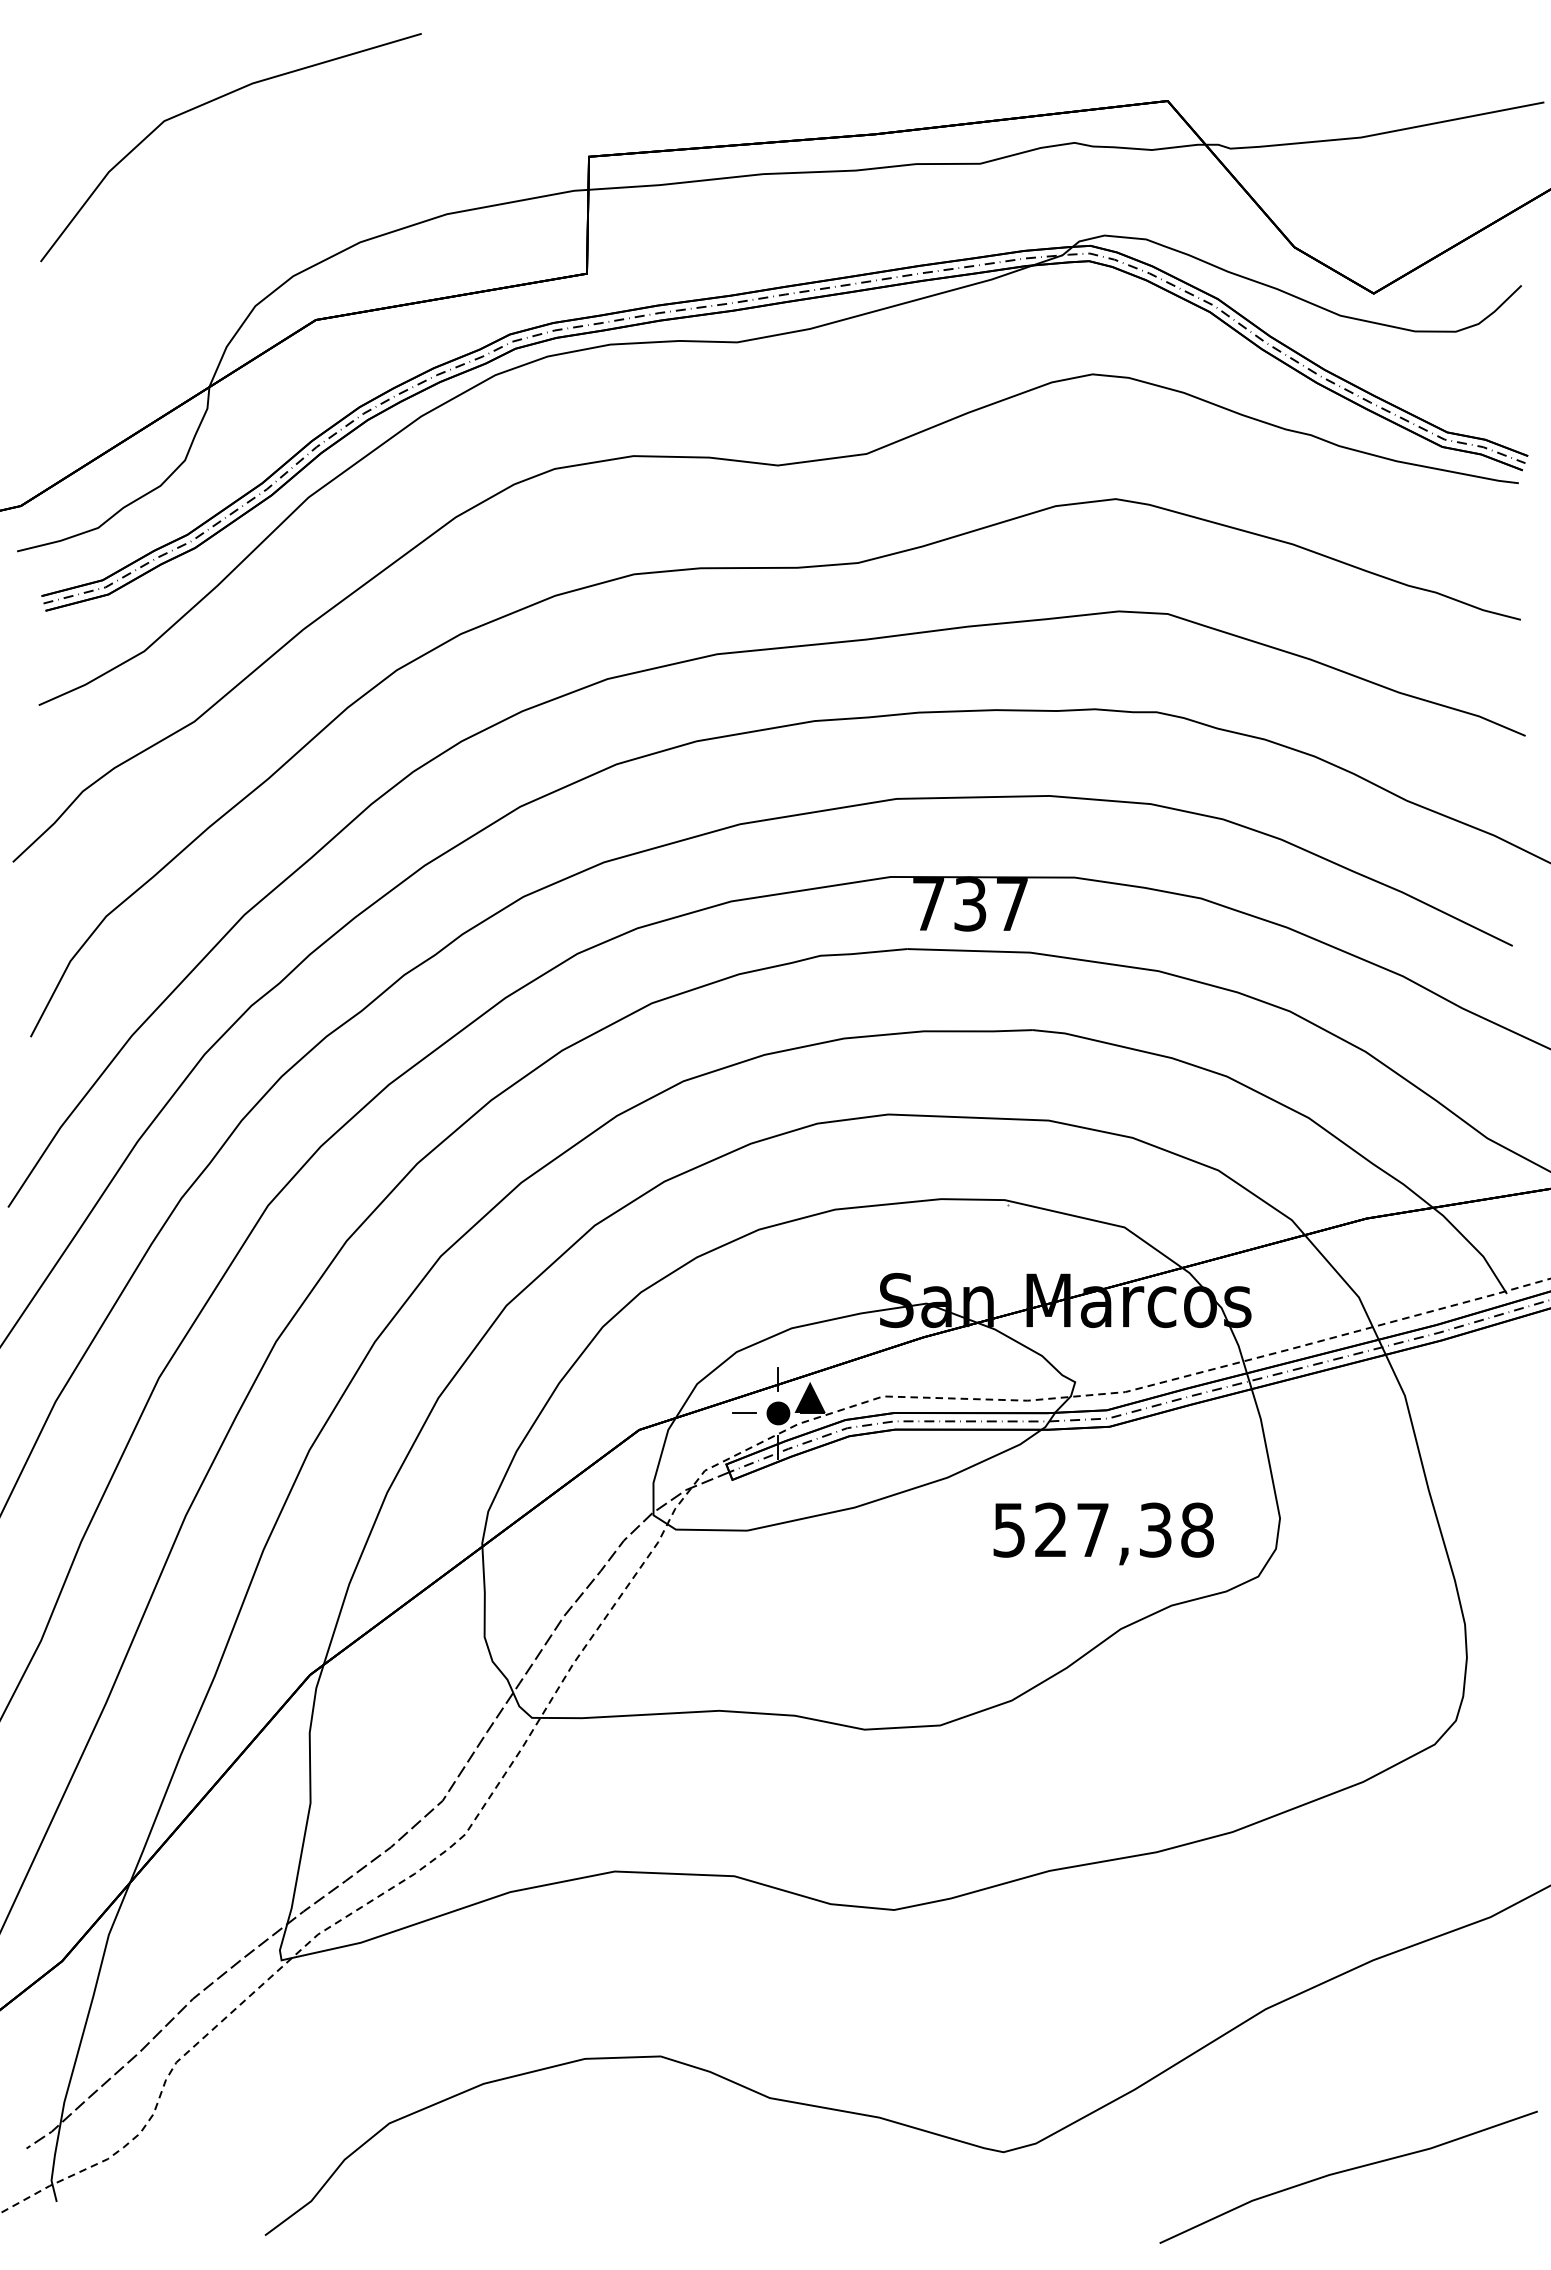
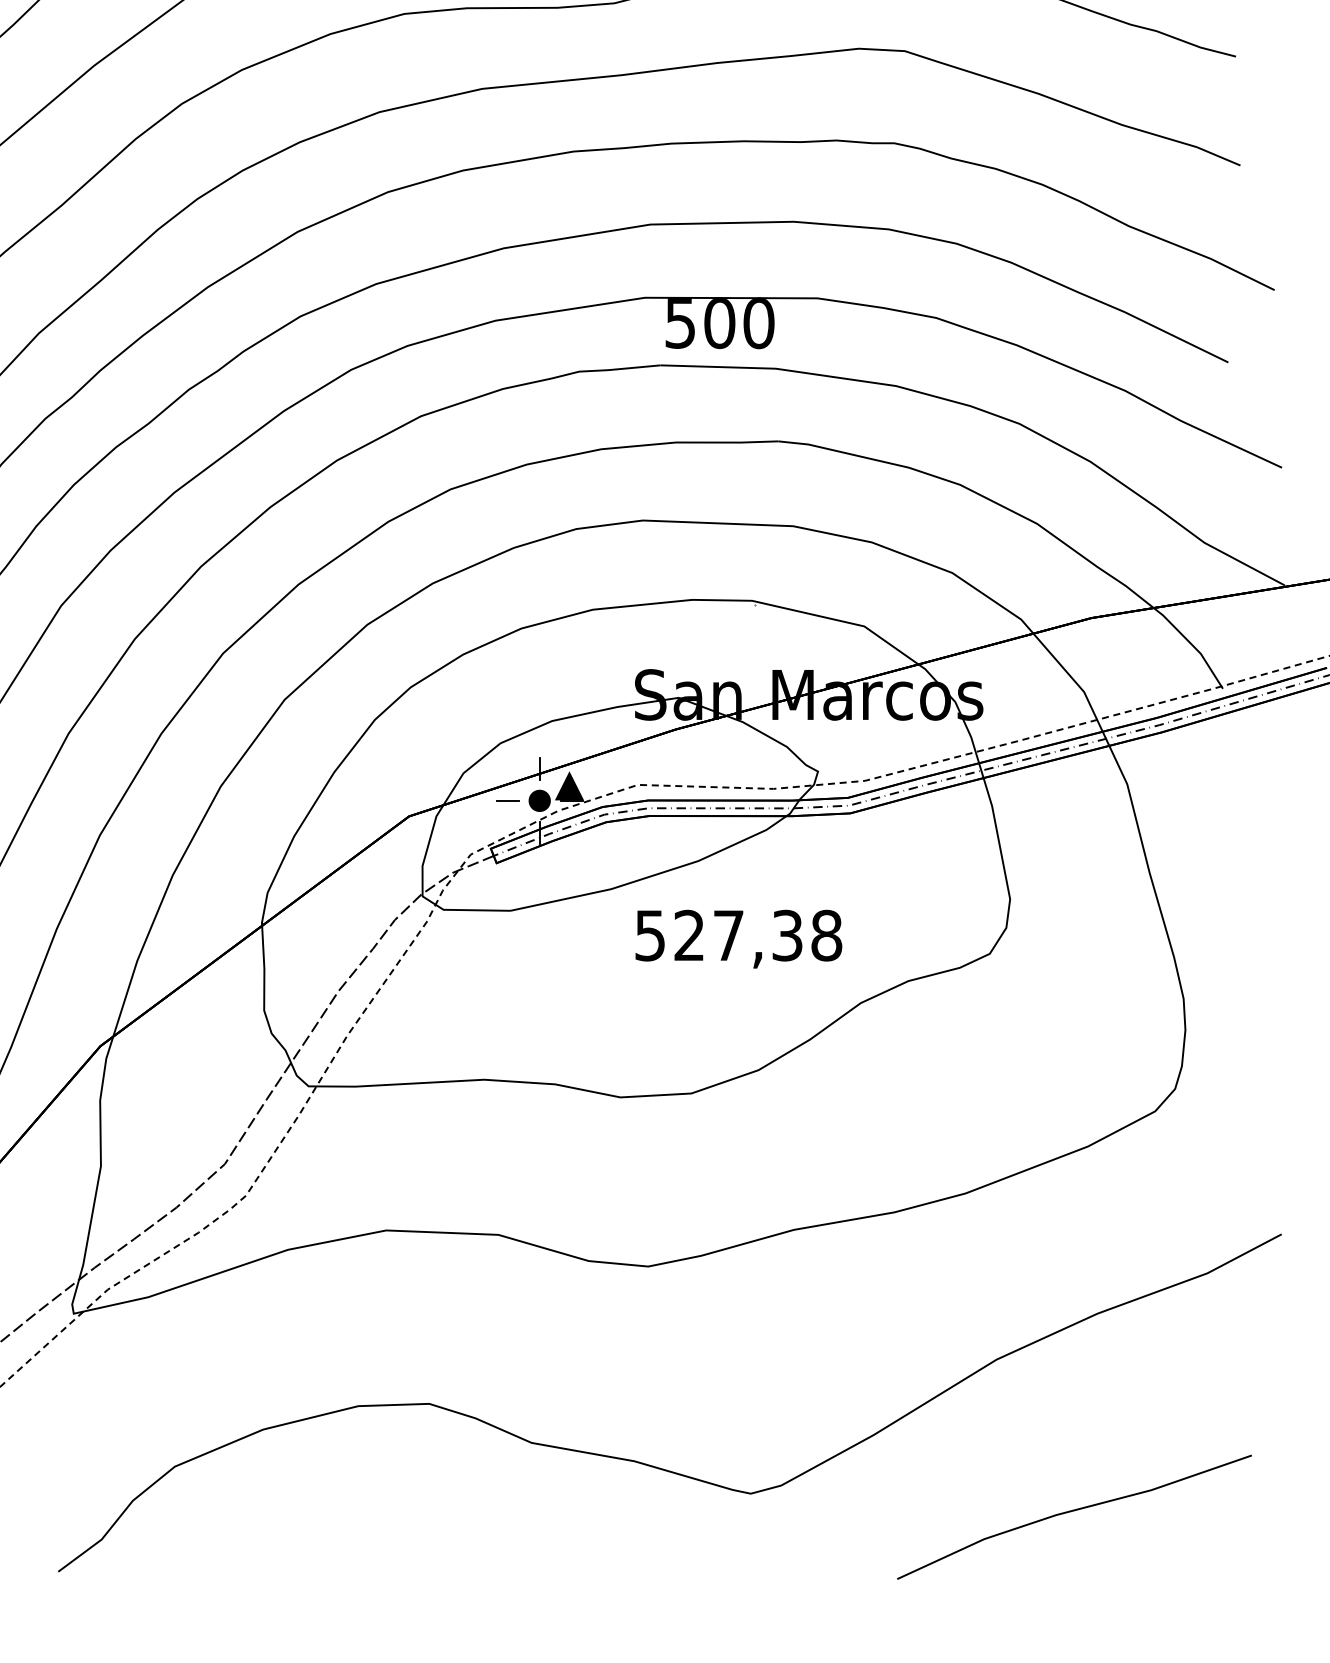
text: (970, 903) -> (719, 322), 737 -> 500
text: (1103, 1533) -> (738, 938), moved

